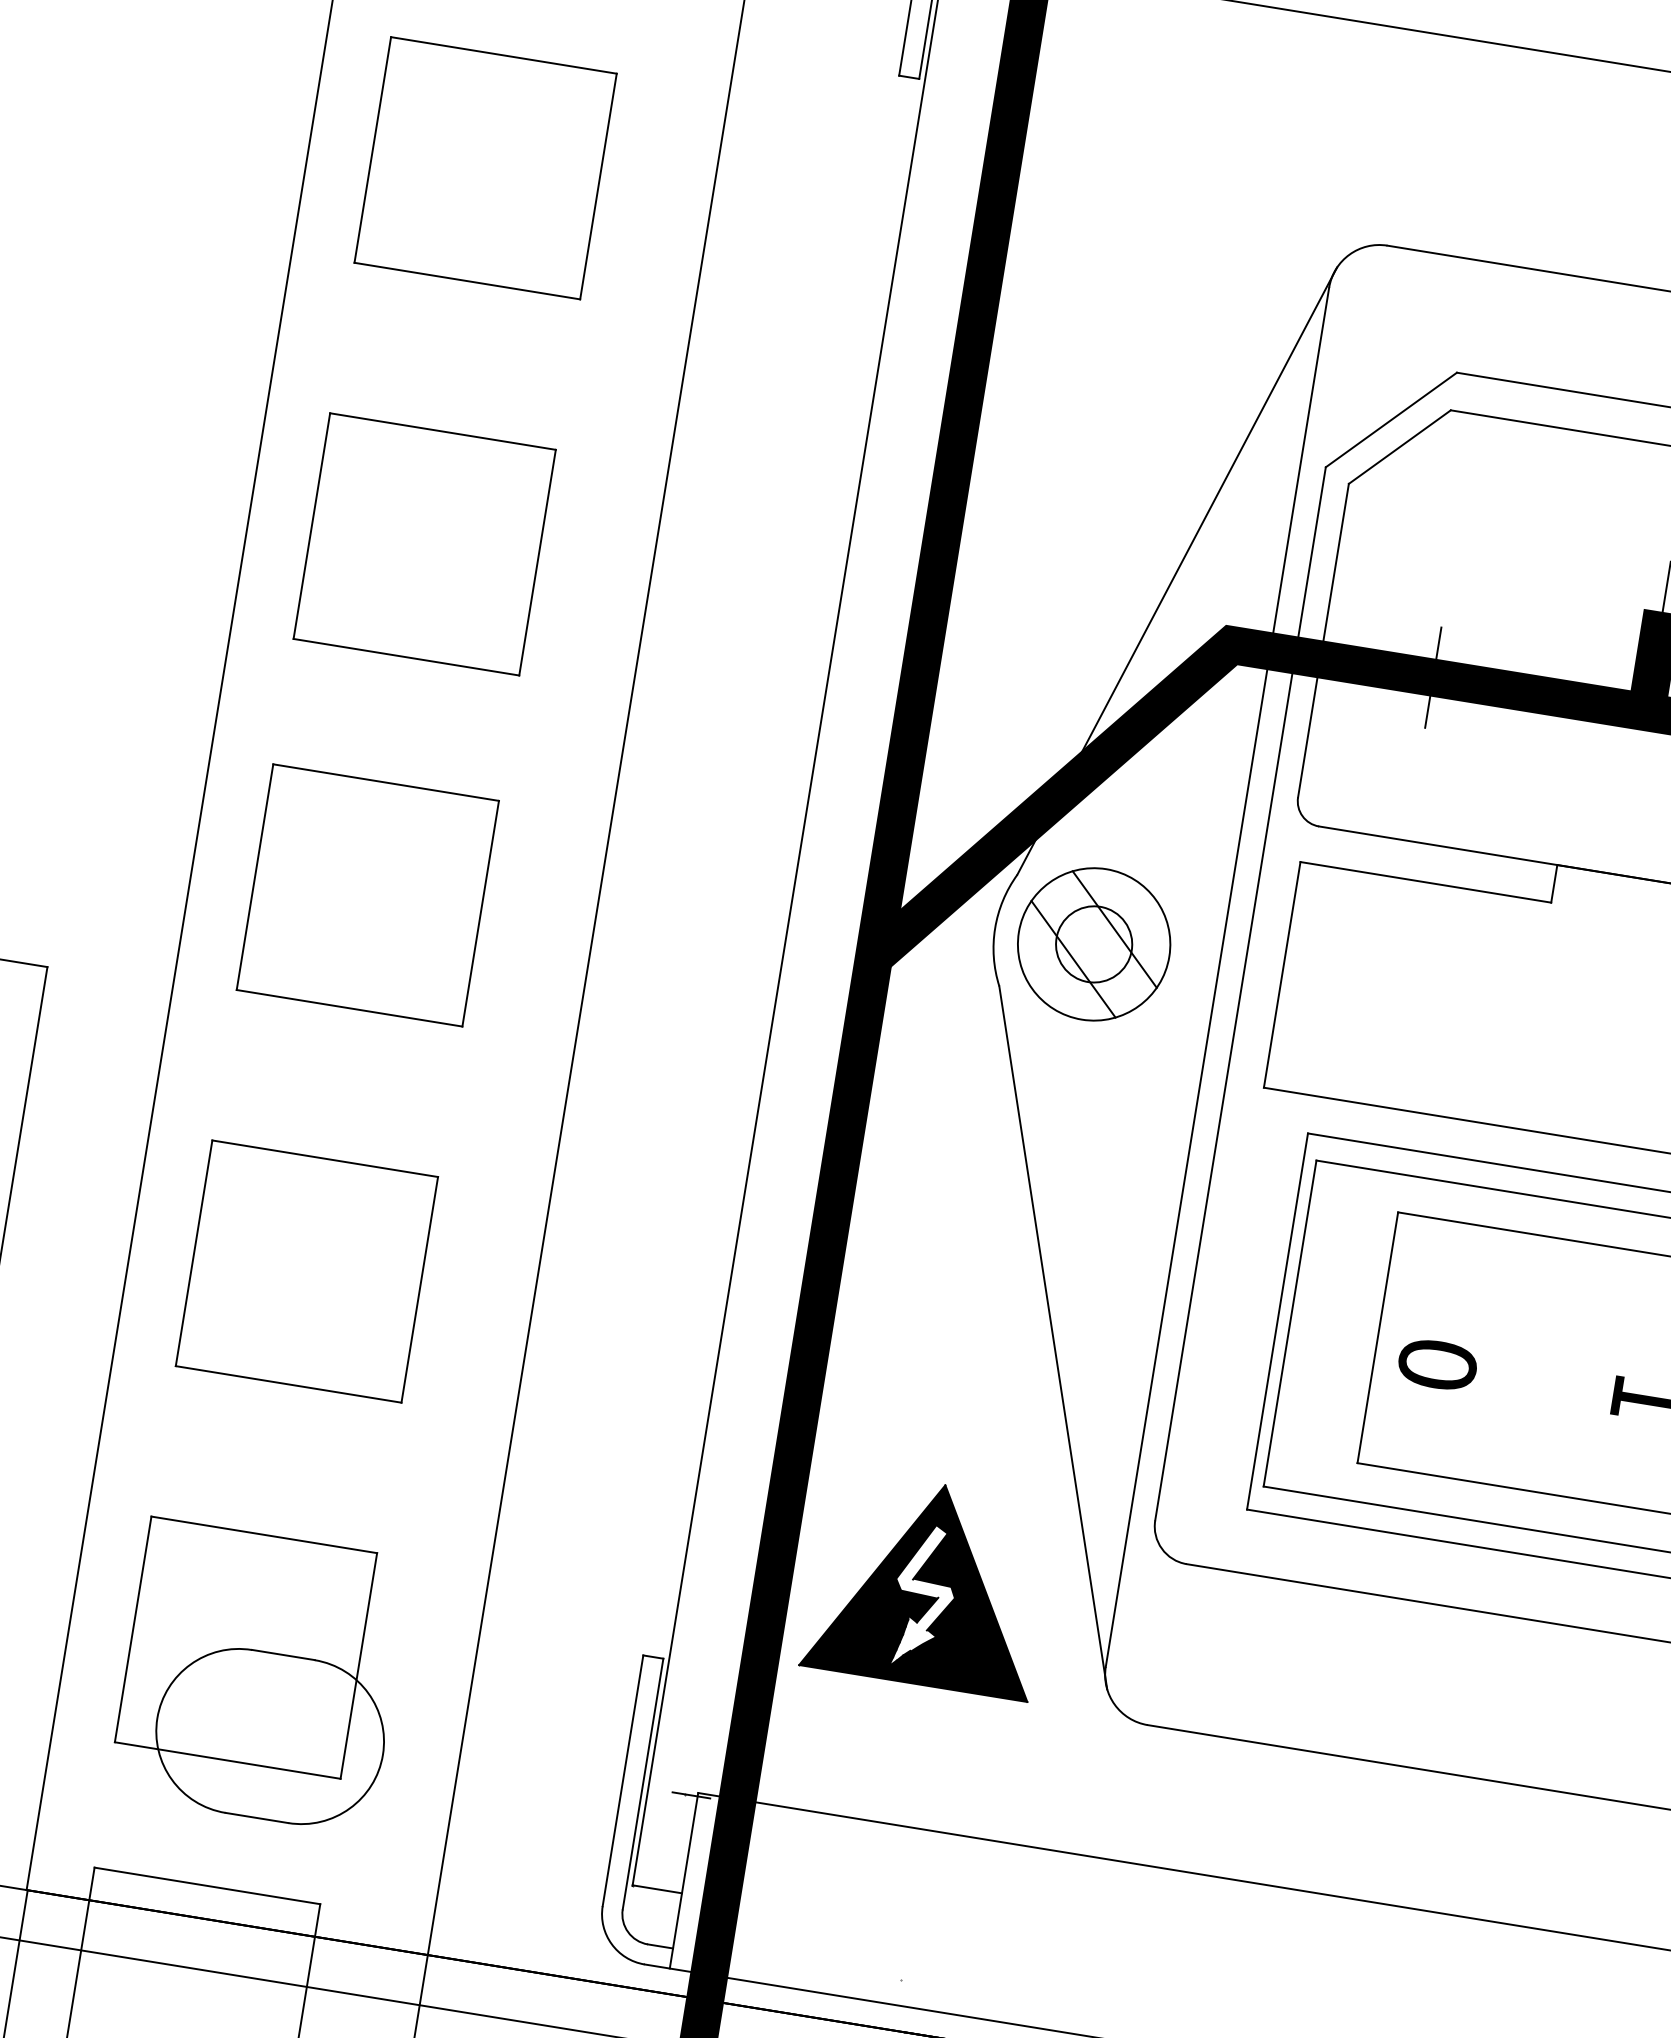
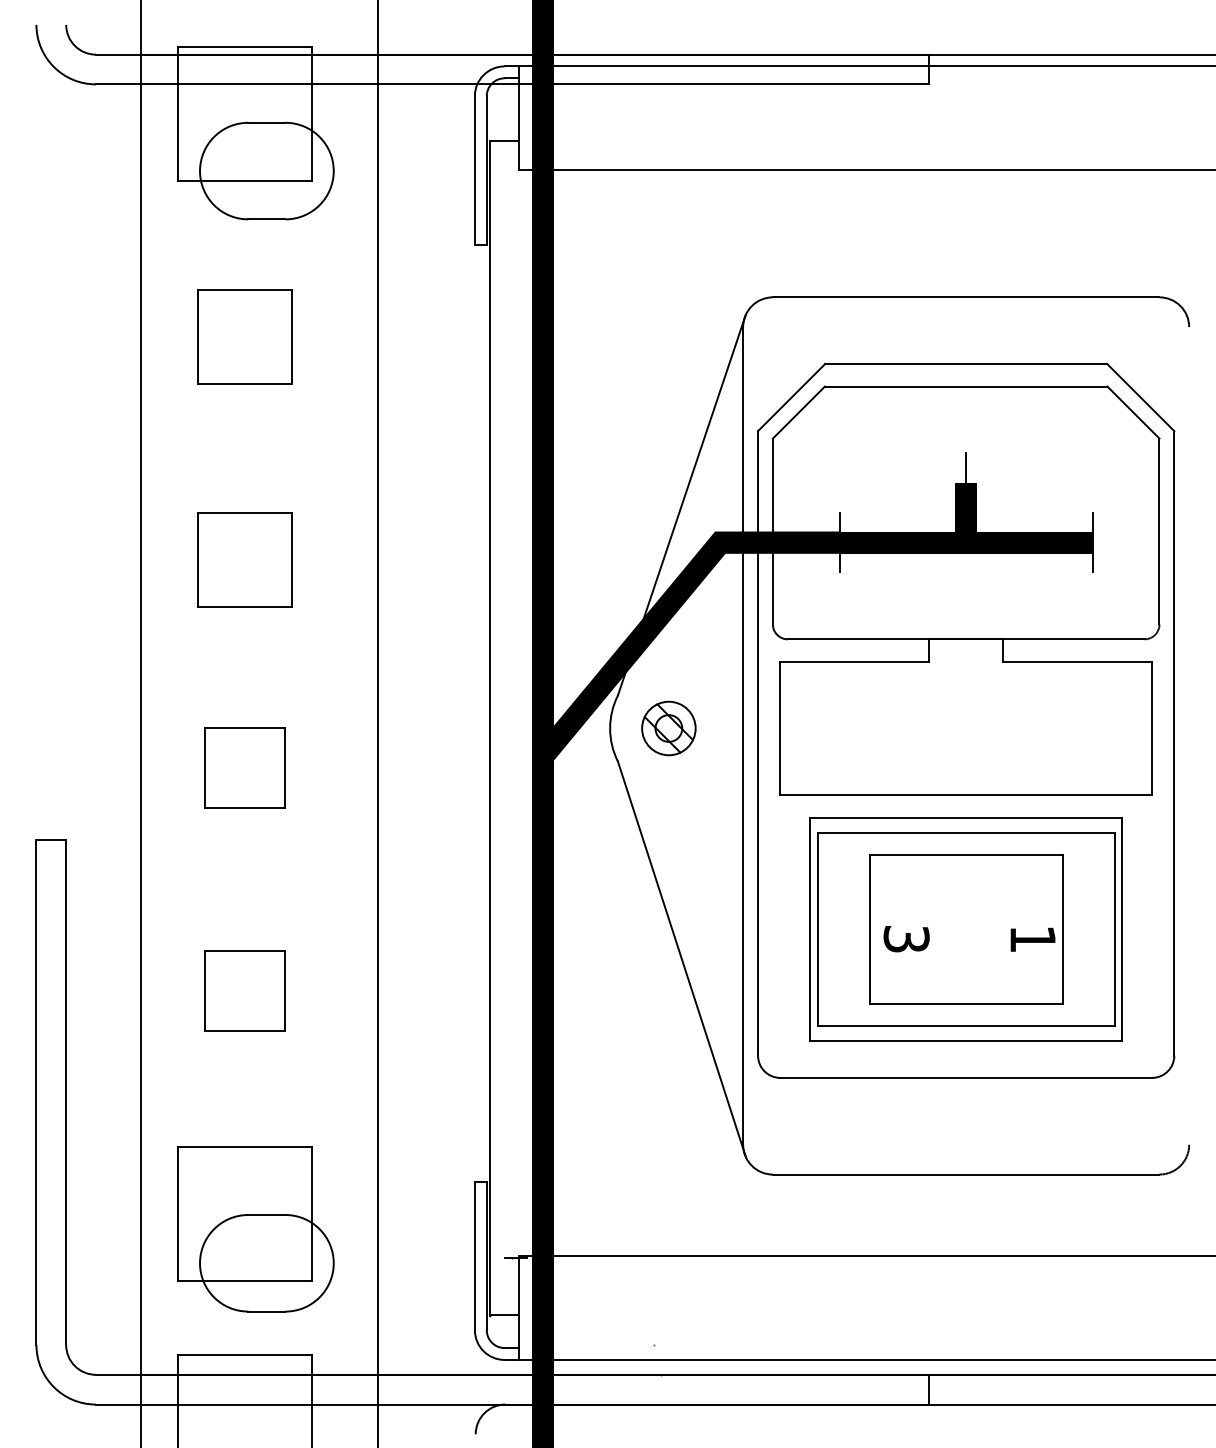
part: (485, 167) -> (244, 336), size x0.7
part: (424, 543) -> (244, 559), size x0.7
part: (367, 894) -> (244, 767), size x0.6
part: (1093, 944) -> (668, 728), size x0.6
part: (306, 1270) -> (244, 990), size x0.6
text: (1437, 1365) -> (906, 939), 0 -> 3
part: (929, 1584) -> (633, 1113), removed

